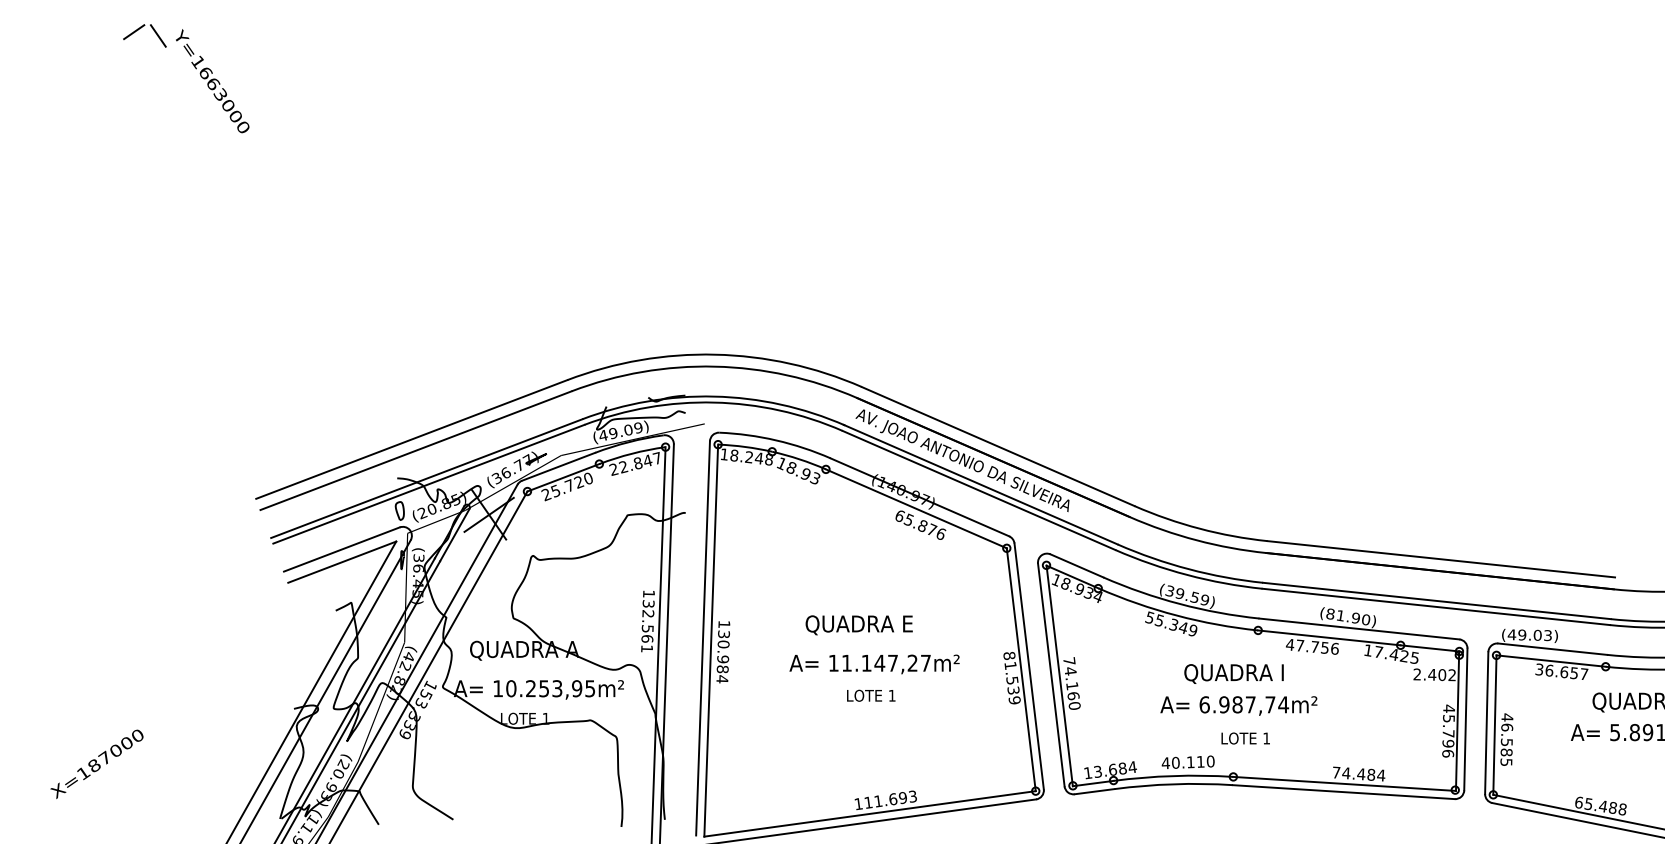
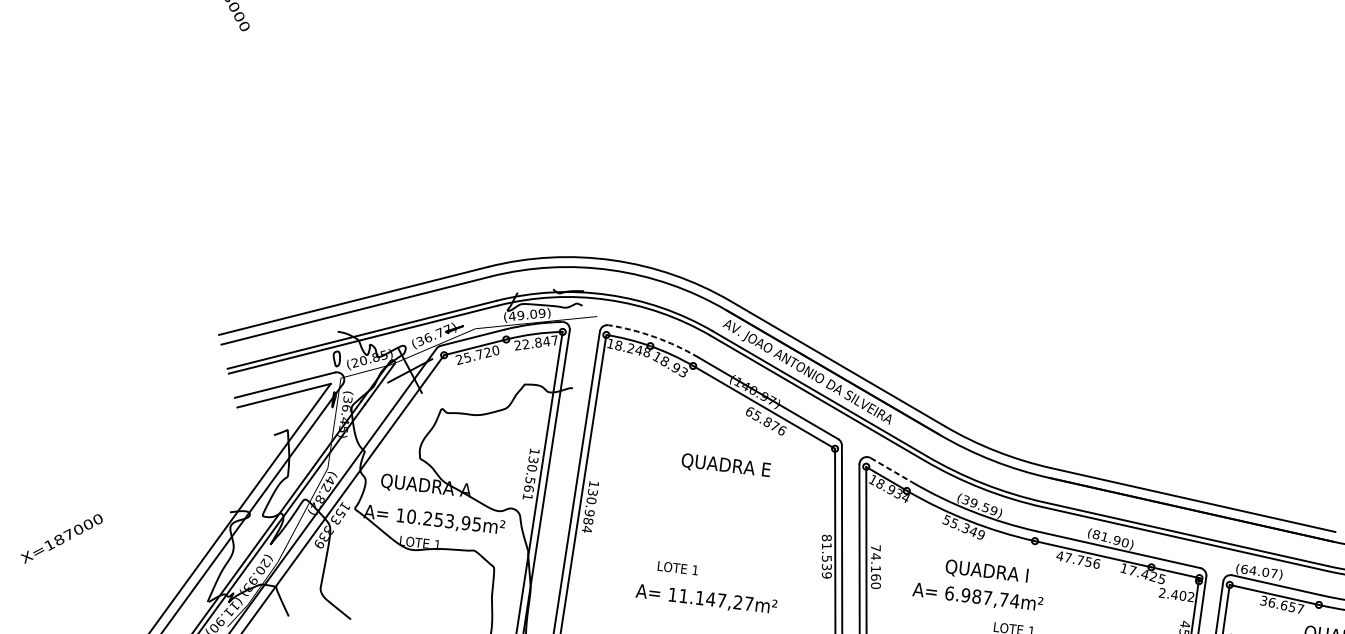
arc: (776, 440) -> (655, 337), solid -> dashed
line: (1076, 565) -> (891, 469), solid -> dashed
text: (648, 613) -> (532, 467), 132.561 -> 130.561
text: (858, 625) -> (725, 466), moved
text: (1529, 635) -> (1258, 571), (49.03) -> (64.07)
text: (874, 664) -> (706, 599), moved
text: (1233, 673) -> (986, 571), moved
text: (871, 695) -> (678, 568), moved
text: (1238, 705) -> (977, 597), moved

